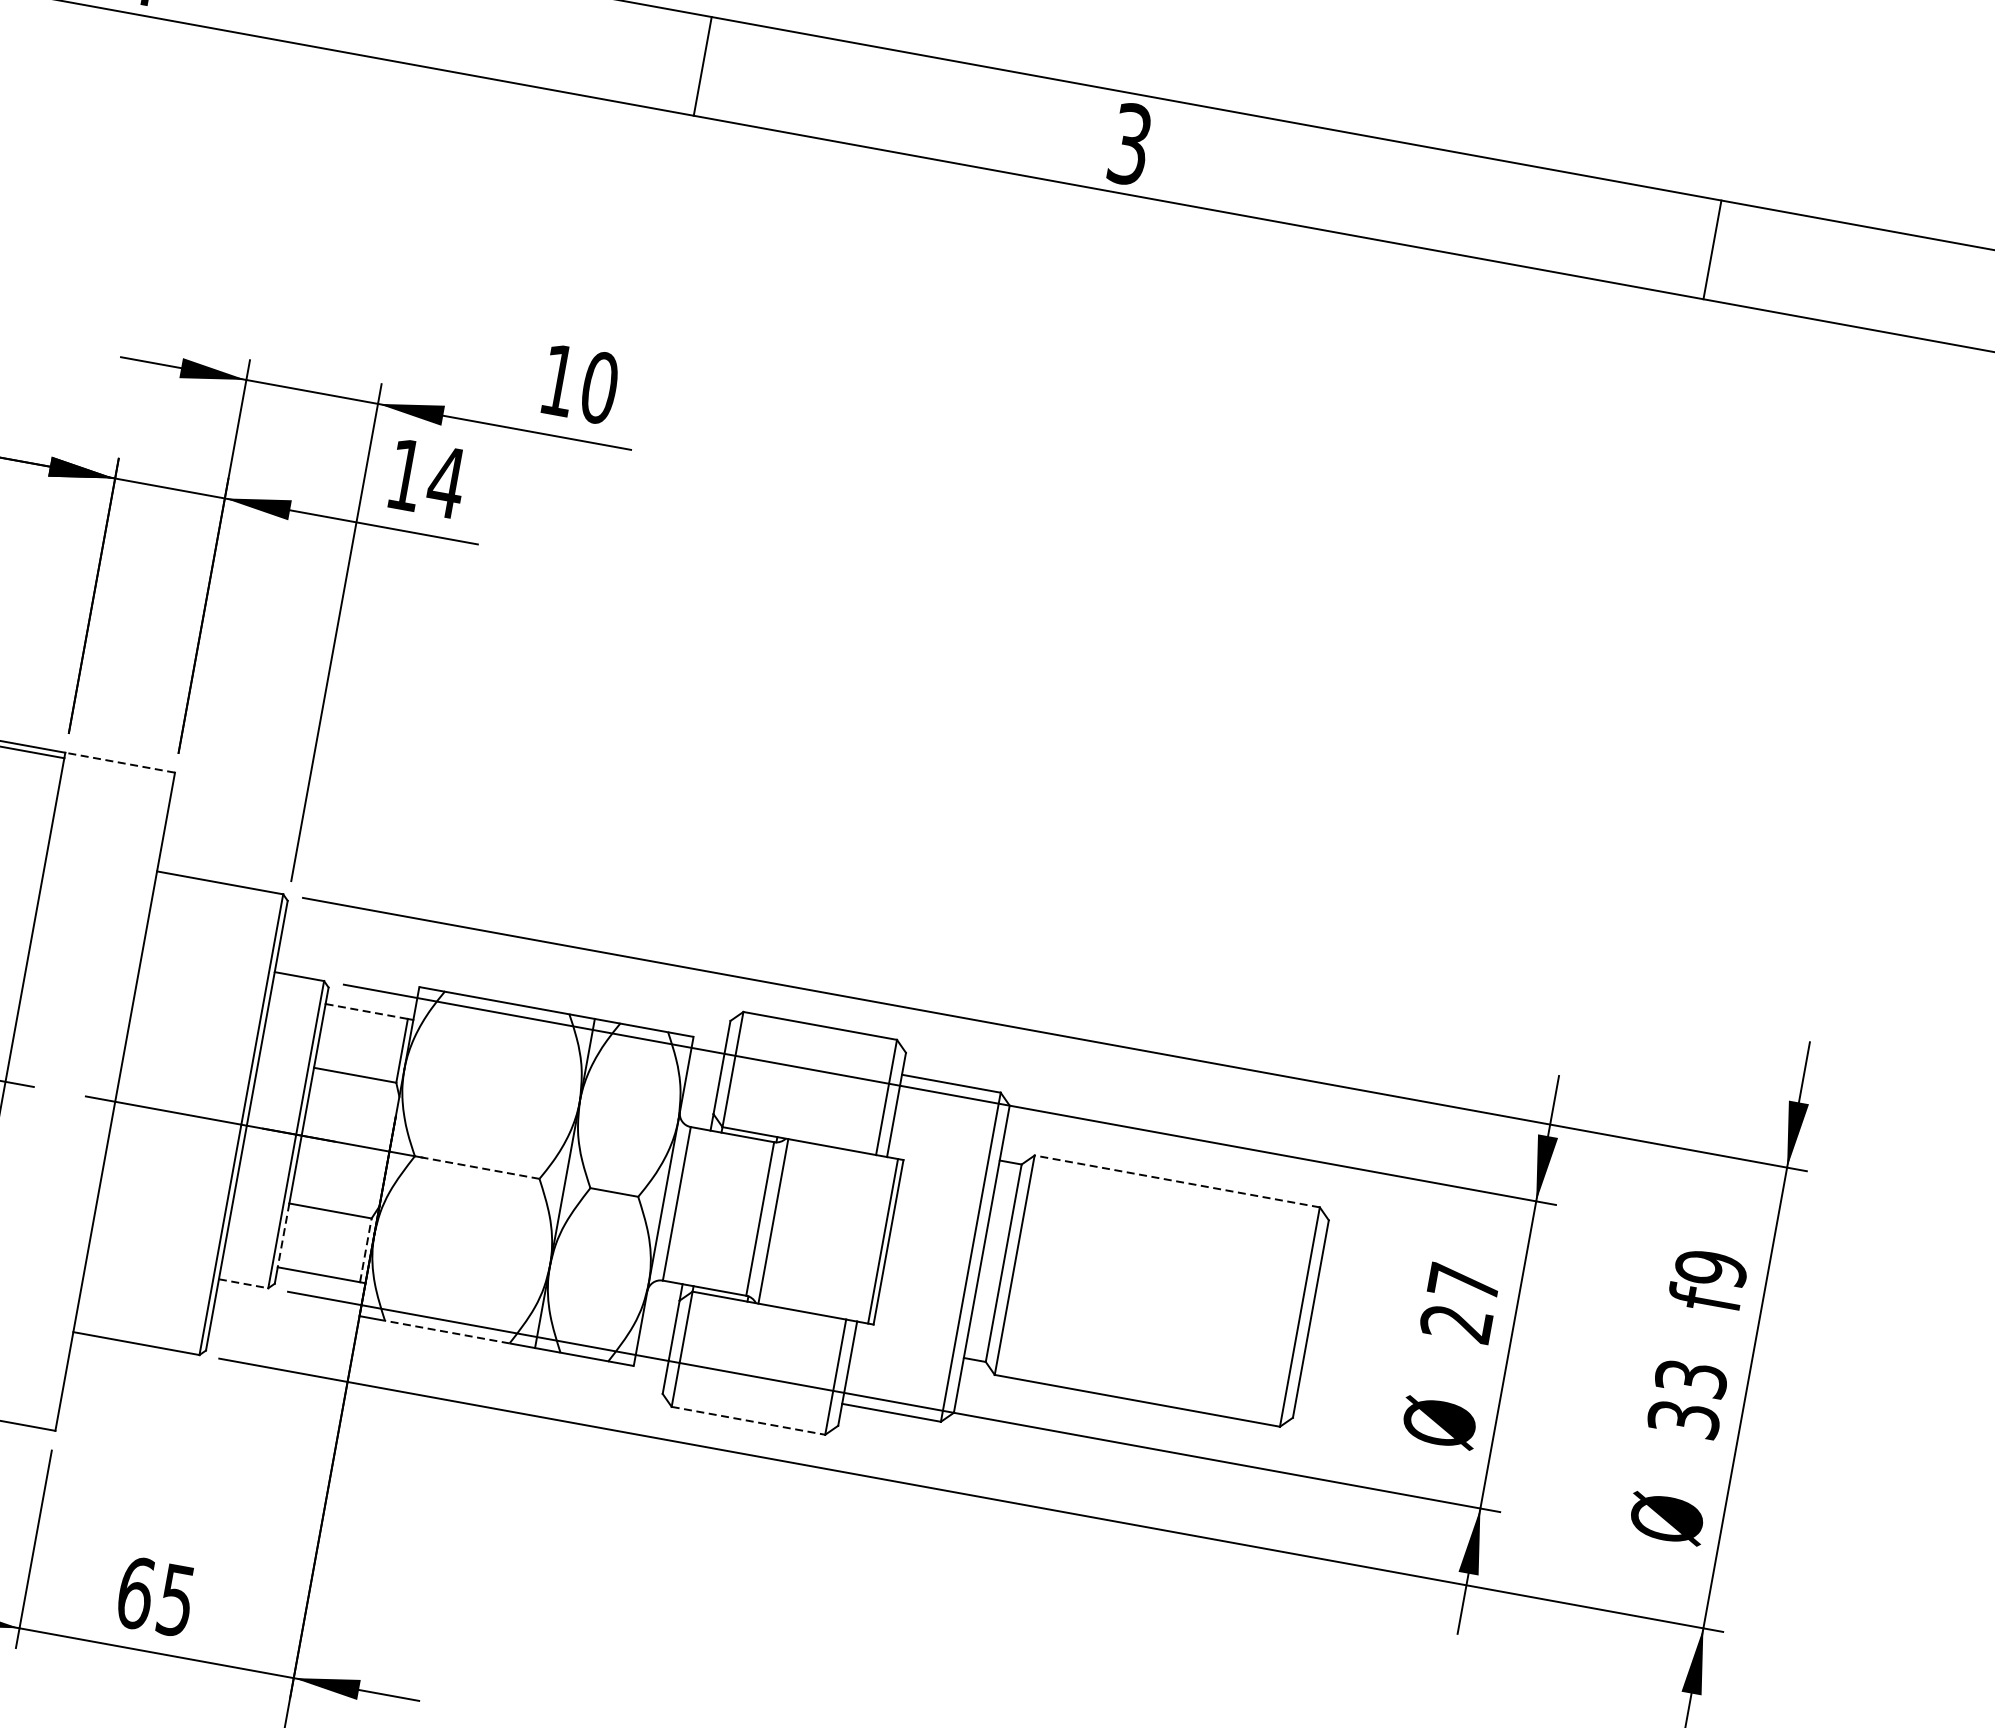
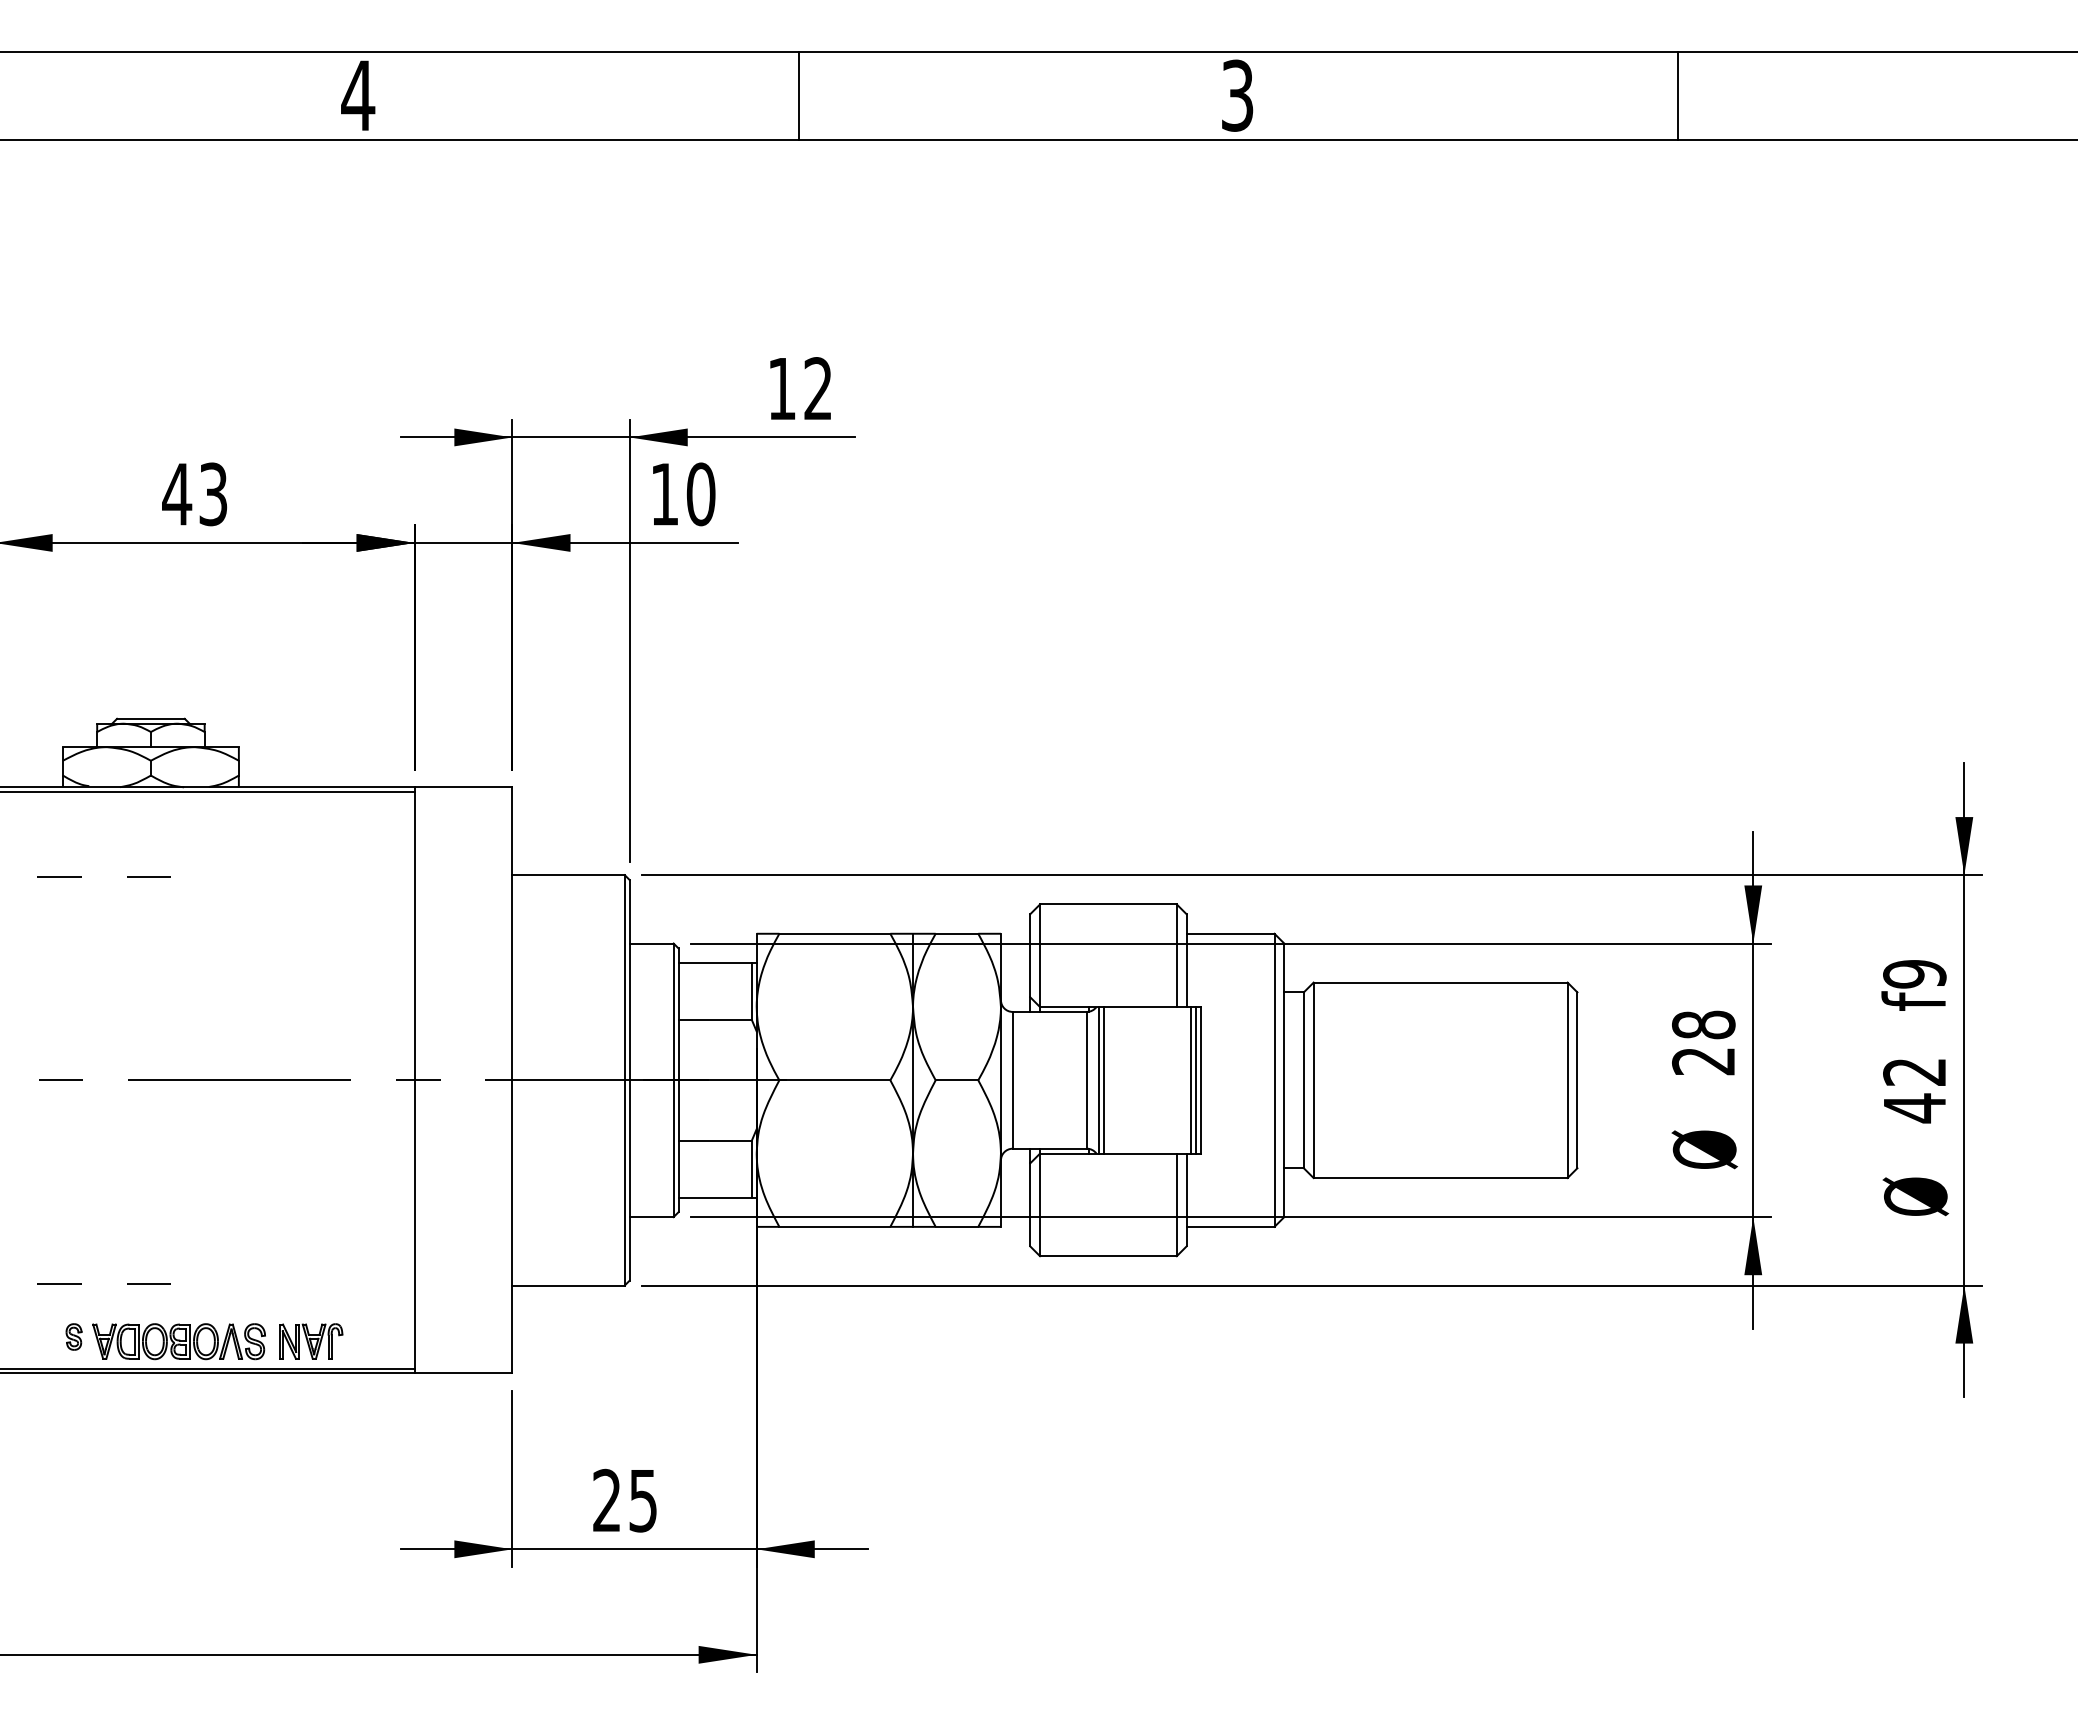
line: (702, 66) -> (798, 95), moved
line: (1712, 249) -> (1678, 95), moved
text: (599, 387) -> (818, 388), 10 -> 12
text: (445, 482) -> (700, 494), 14 -> 10
line: (120, 763) -> (463, 787), dashed -> solid
line: (367, 1012) -> (715, 963), dashed -> solid
line: (476, 1167) -> (834, 1080), dashed -> solid
line: (1177, 1181) -> (1440, 982), dashed -> solid
line: (778, 1222) -> (1103, 1080), added
line: (283, 1235) -> (678, 1169), dashed -> solid
line: (877, 1240) -> (1191, 1080), added
line: (365, 1249) -> (751, 1168), dashed -> solid
text: (1463, 1282) -> (1703, 1024), 27 -> 28
line: (243, 1284) -> (651, 1217), dashed -> solid
line: (446, 1331) -> (834, 1226), dashed -> solid
text: (1687, 1399) -> (1914, 1090), 33 -> 42
line: (748, 1421) -> (1108, 1256), dashed -> solid
text: (136, 1592) -> (607, 1500), 65 -> 25

